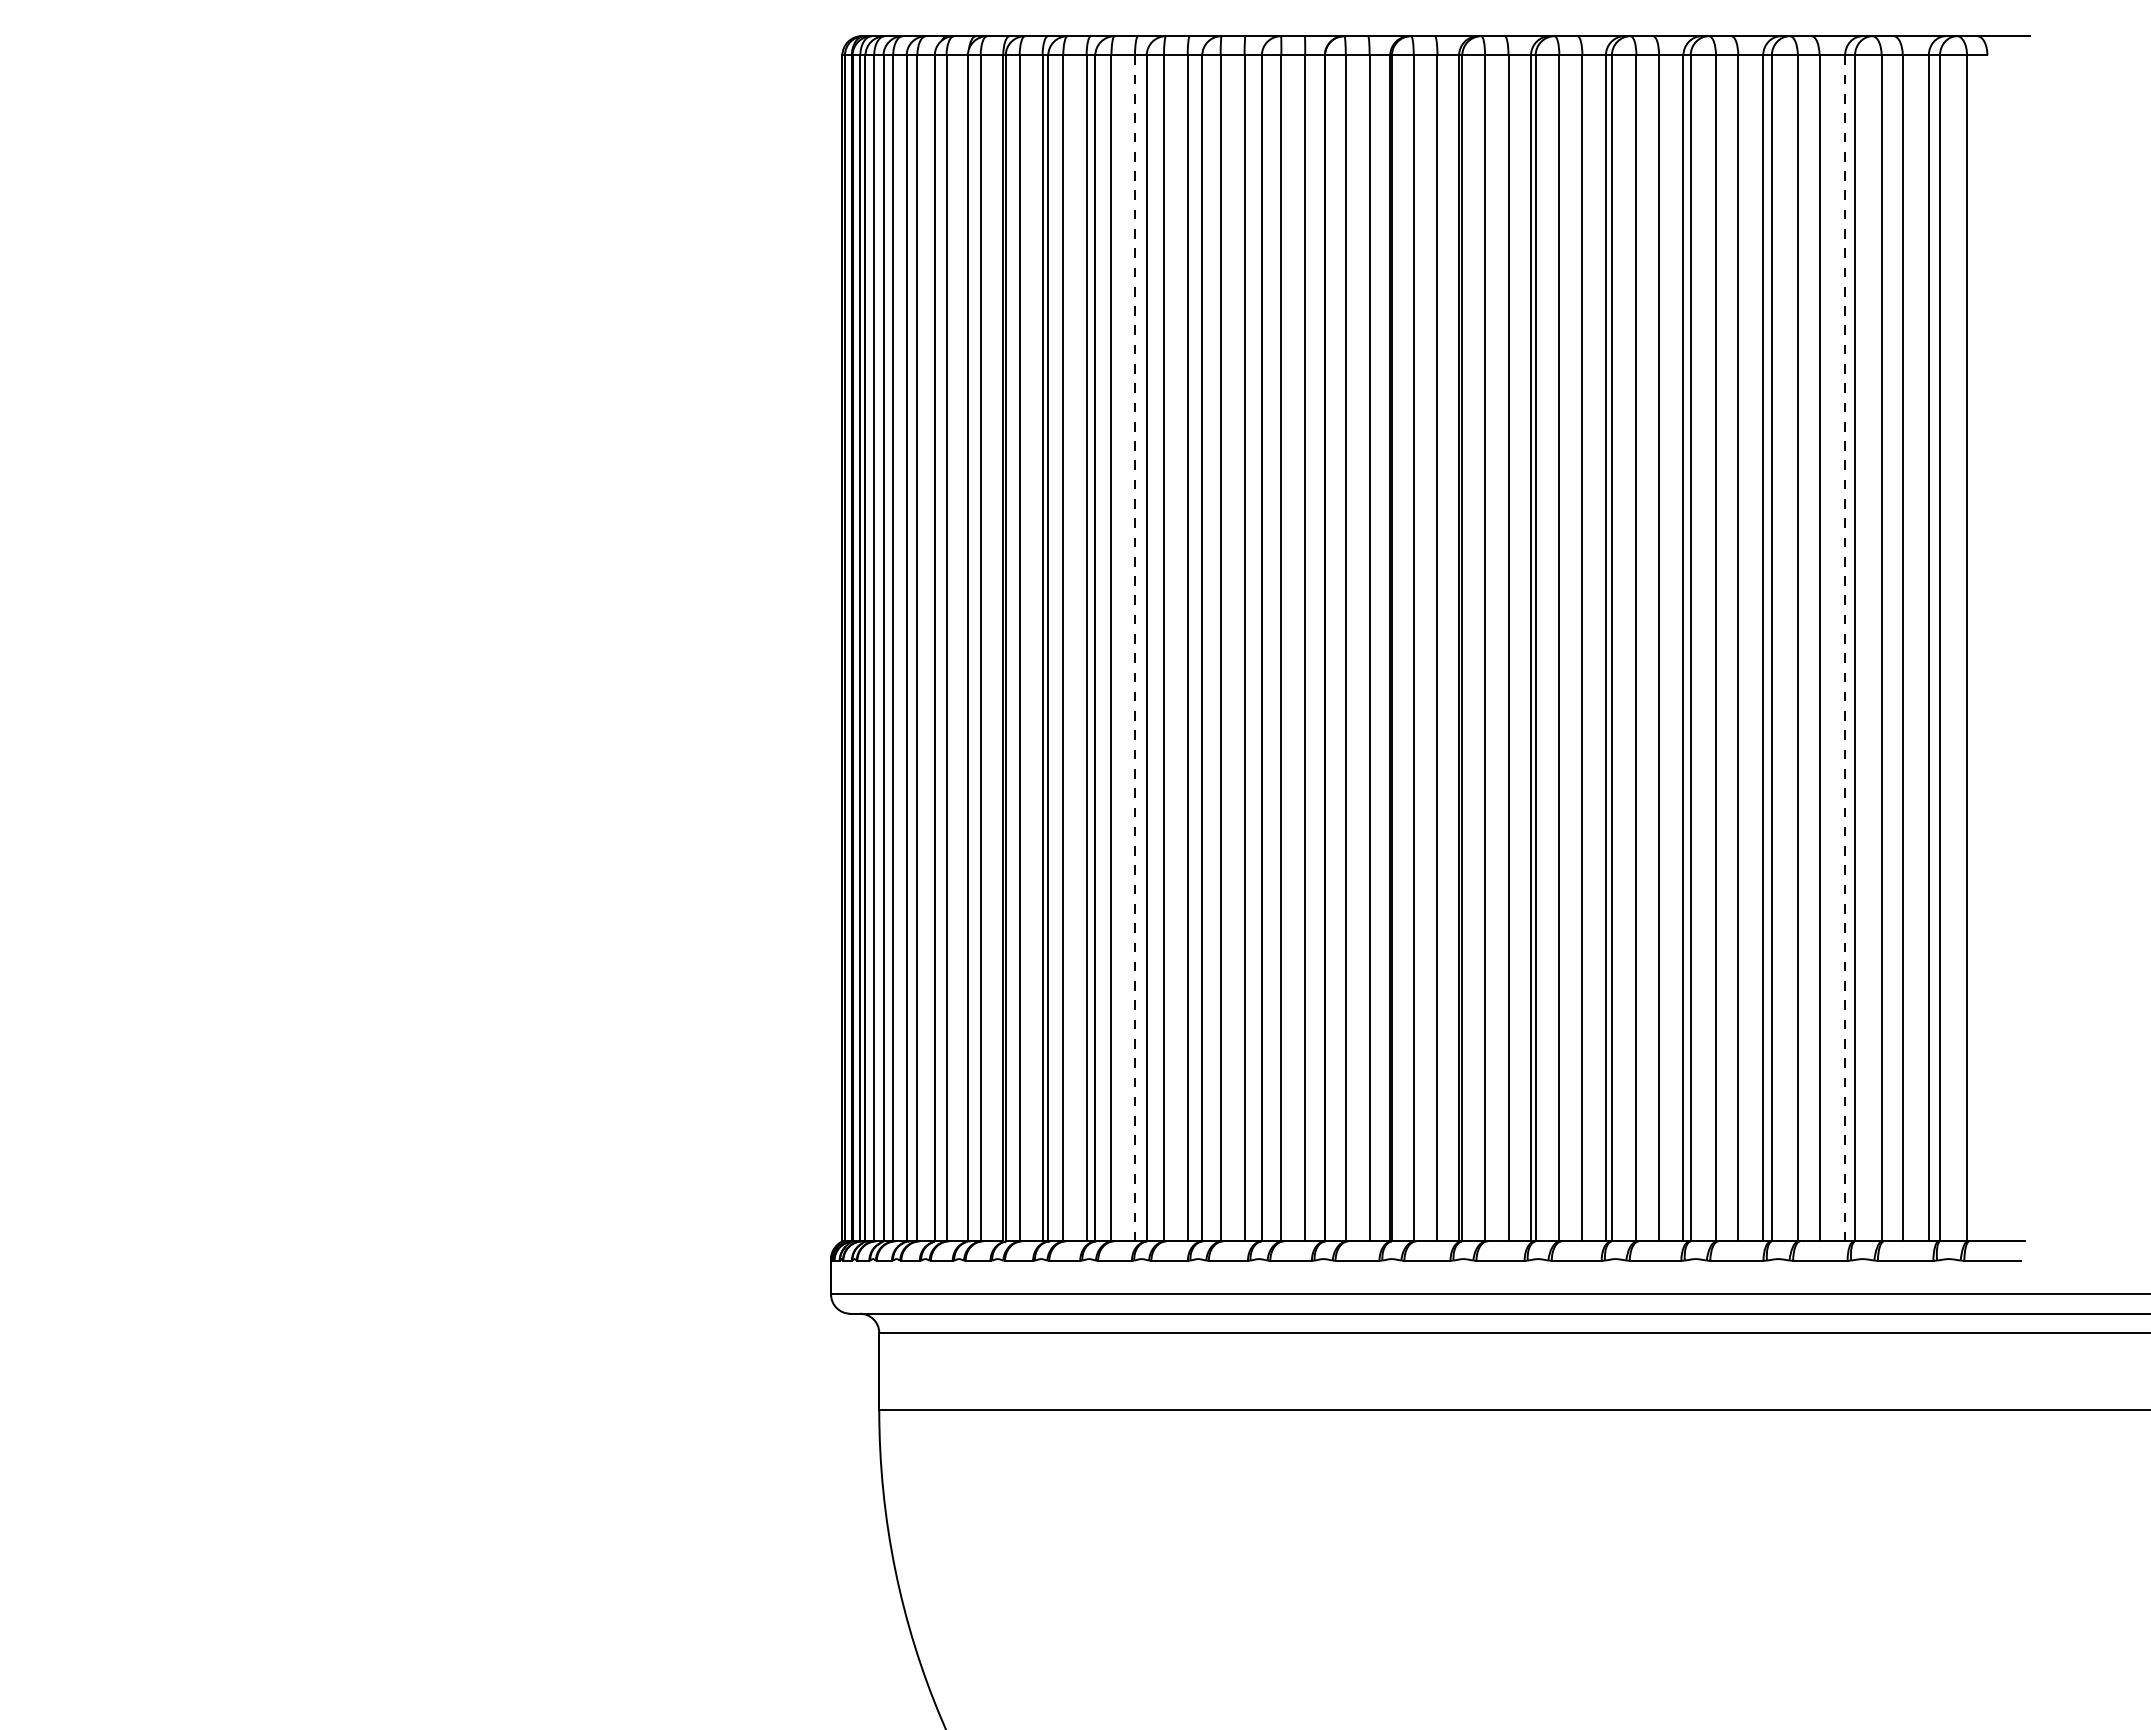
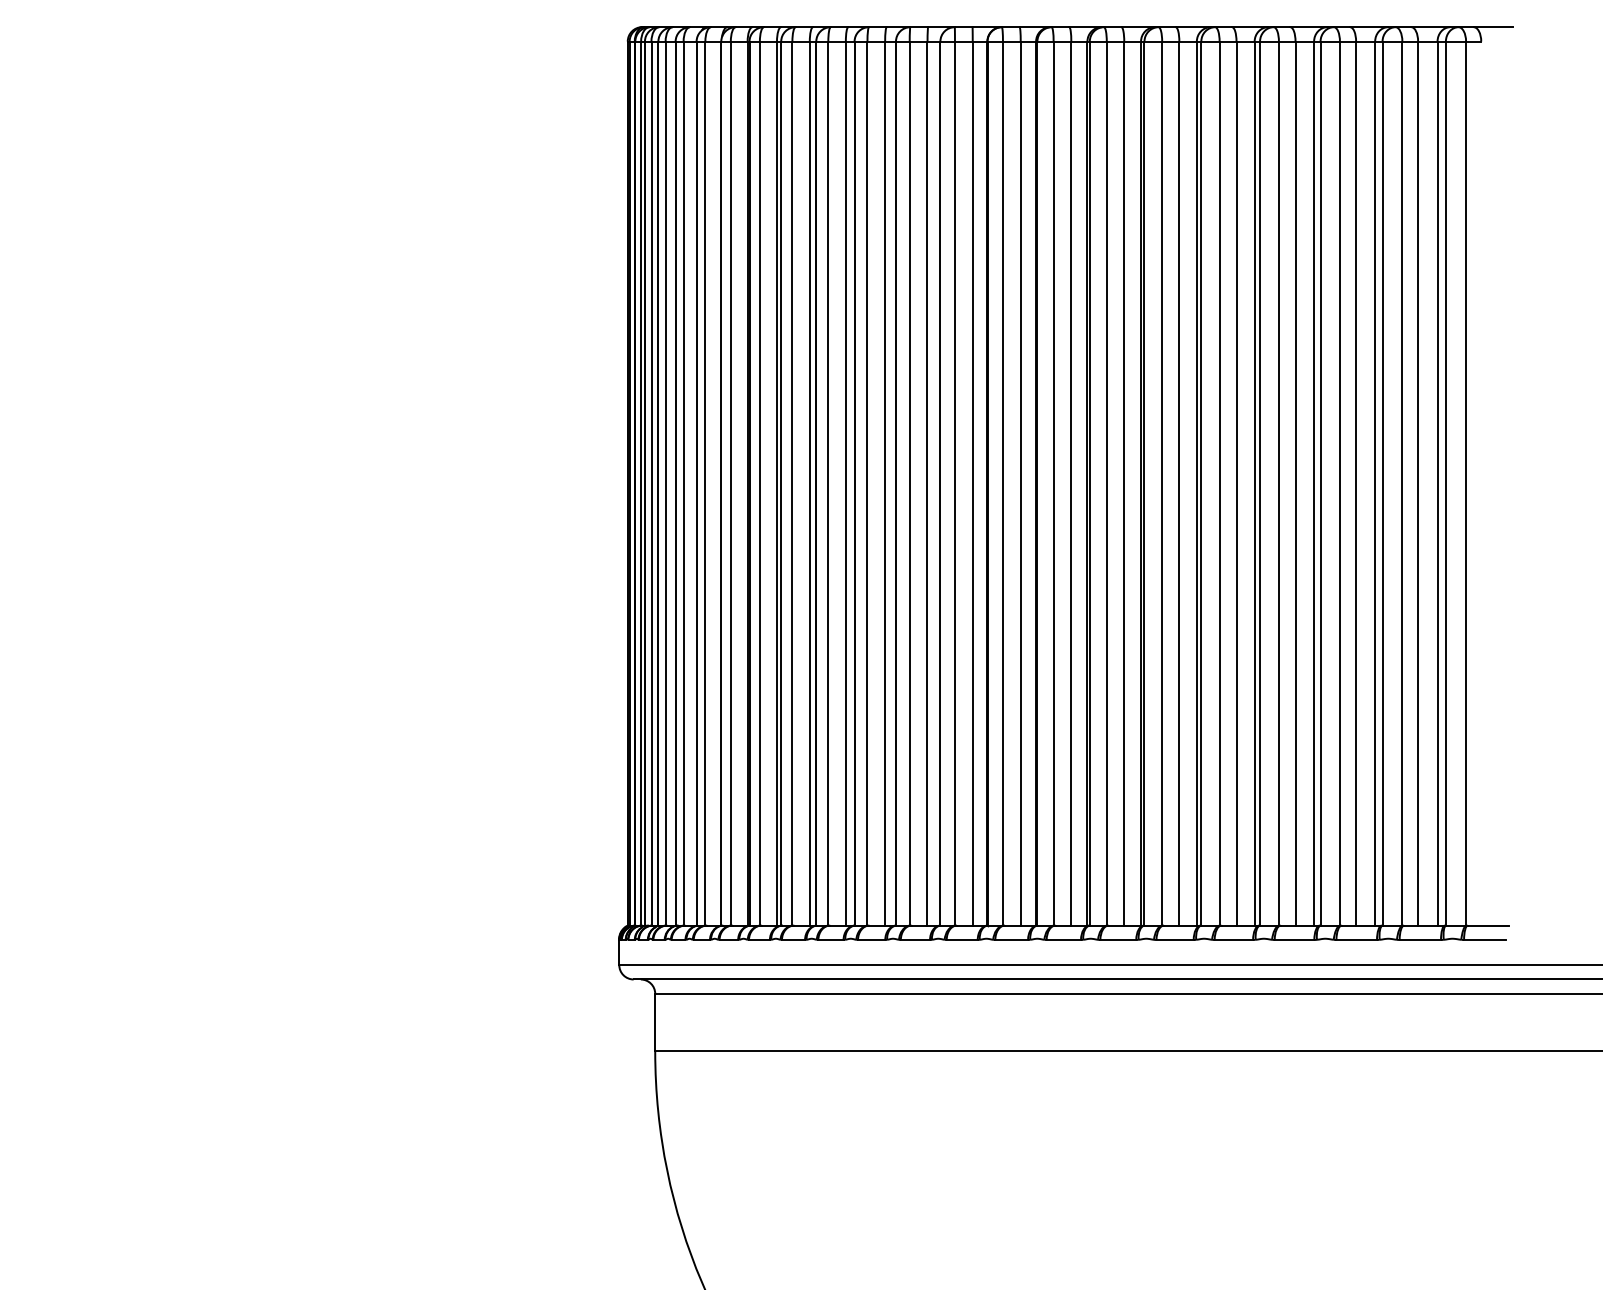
line: (1135, 648) -> (846, 483), dashed -> solid
line: (1845, 648) -> (1375, 483), dashed -> solid

